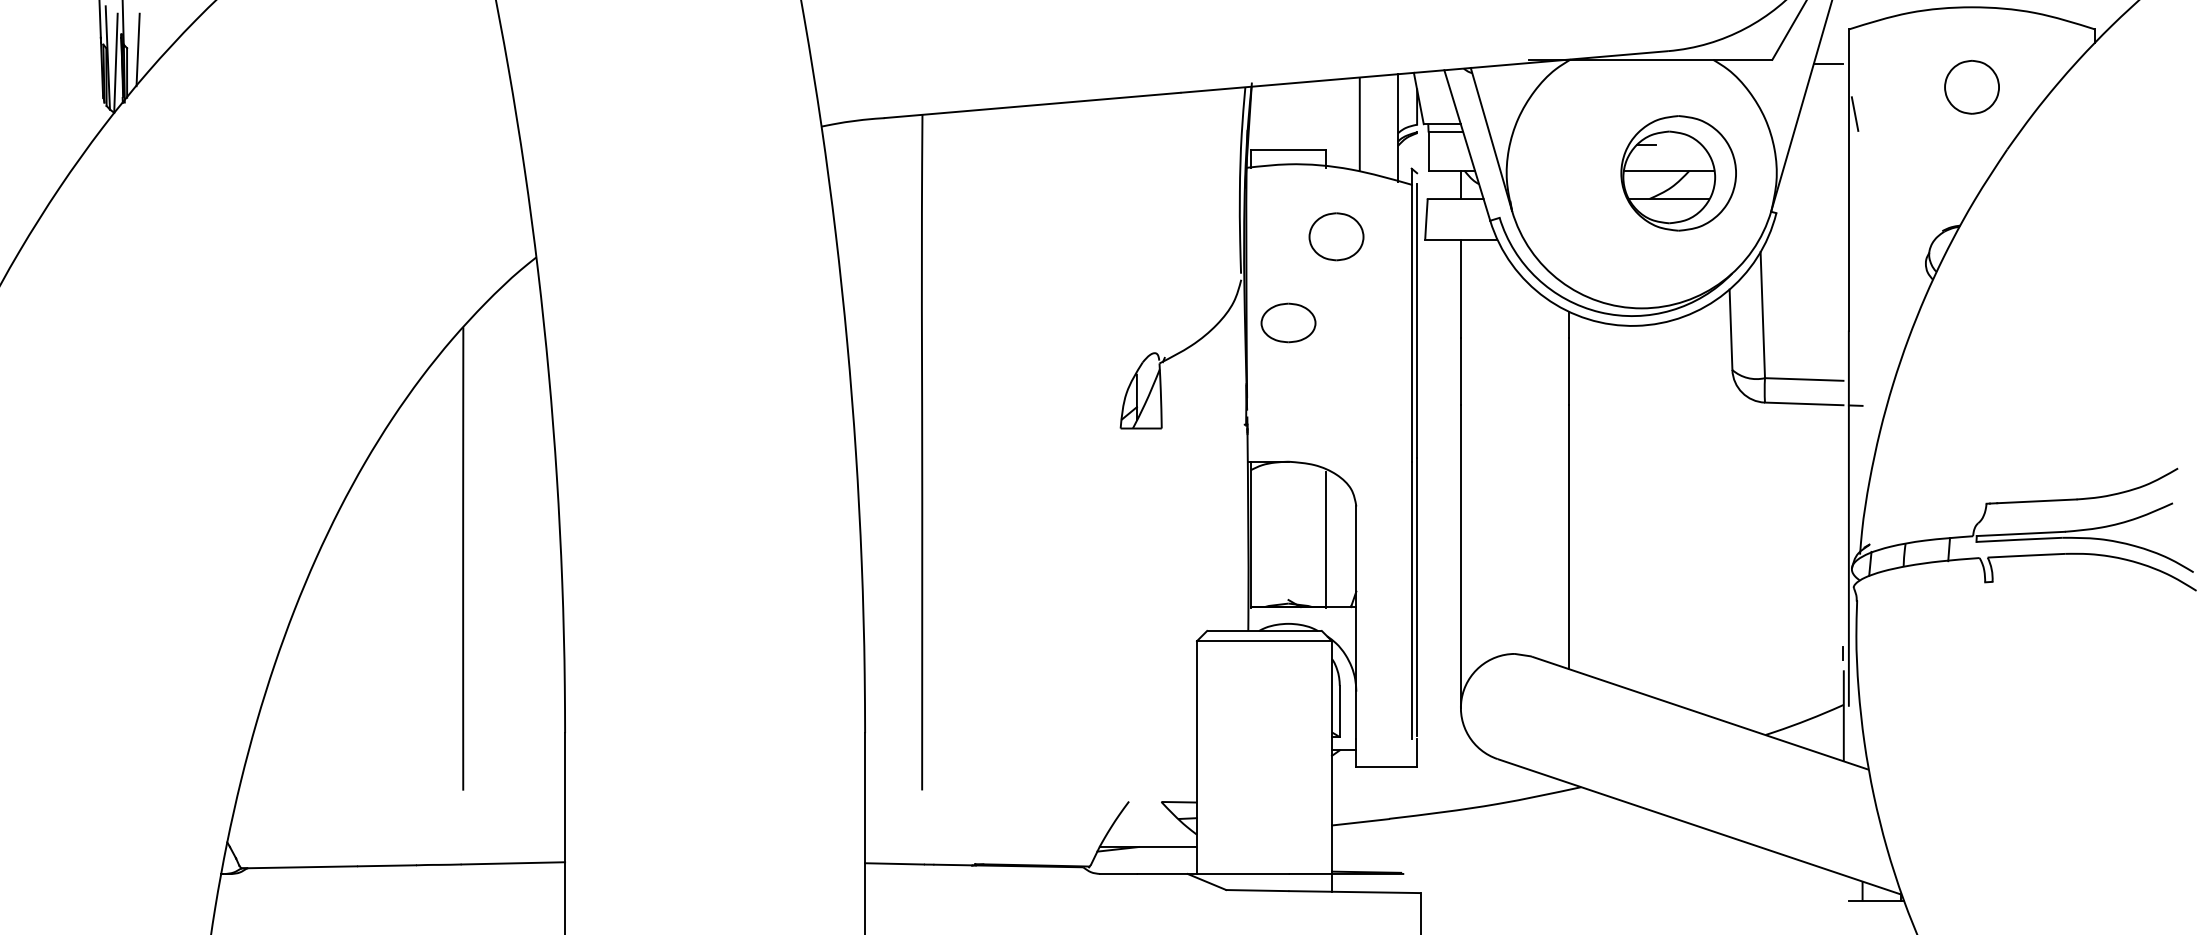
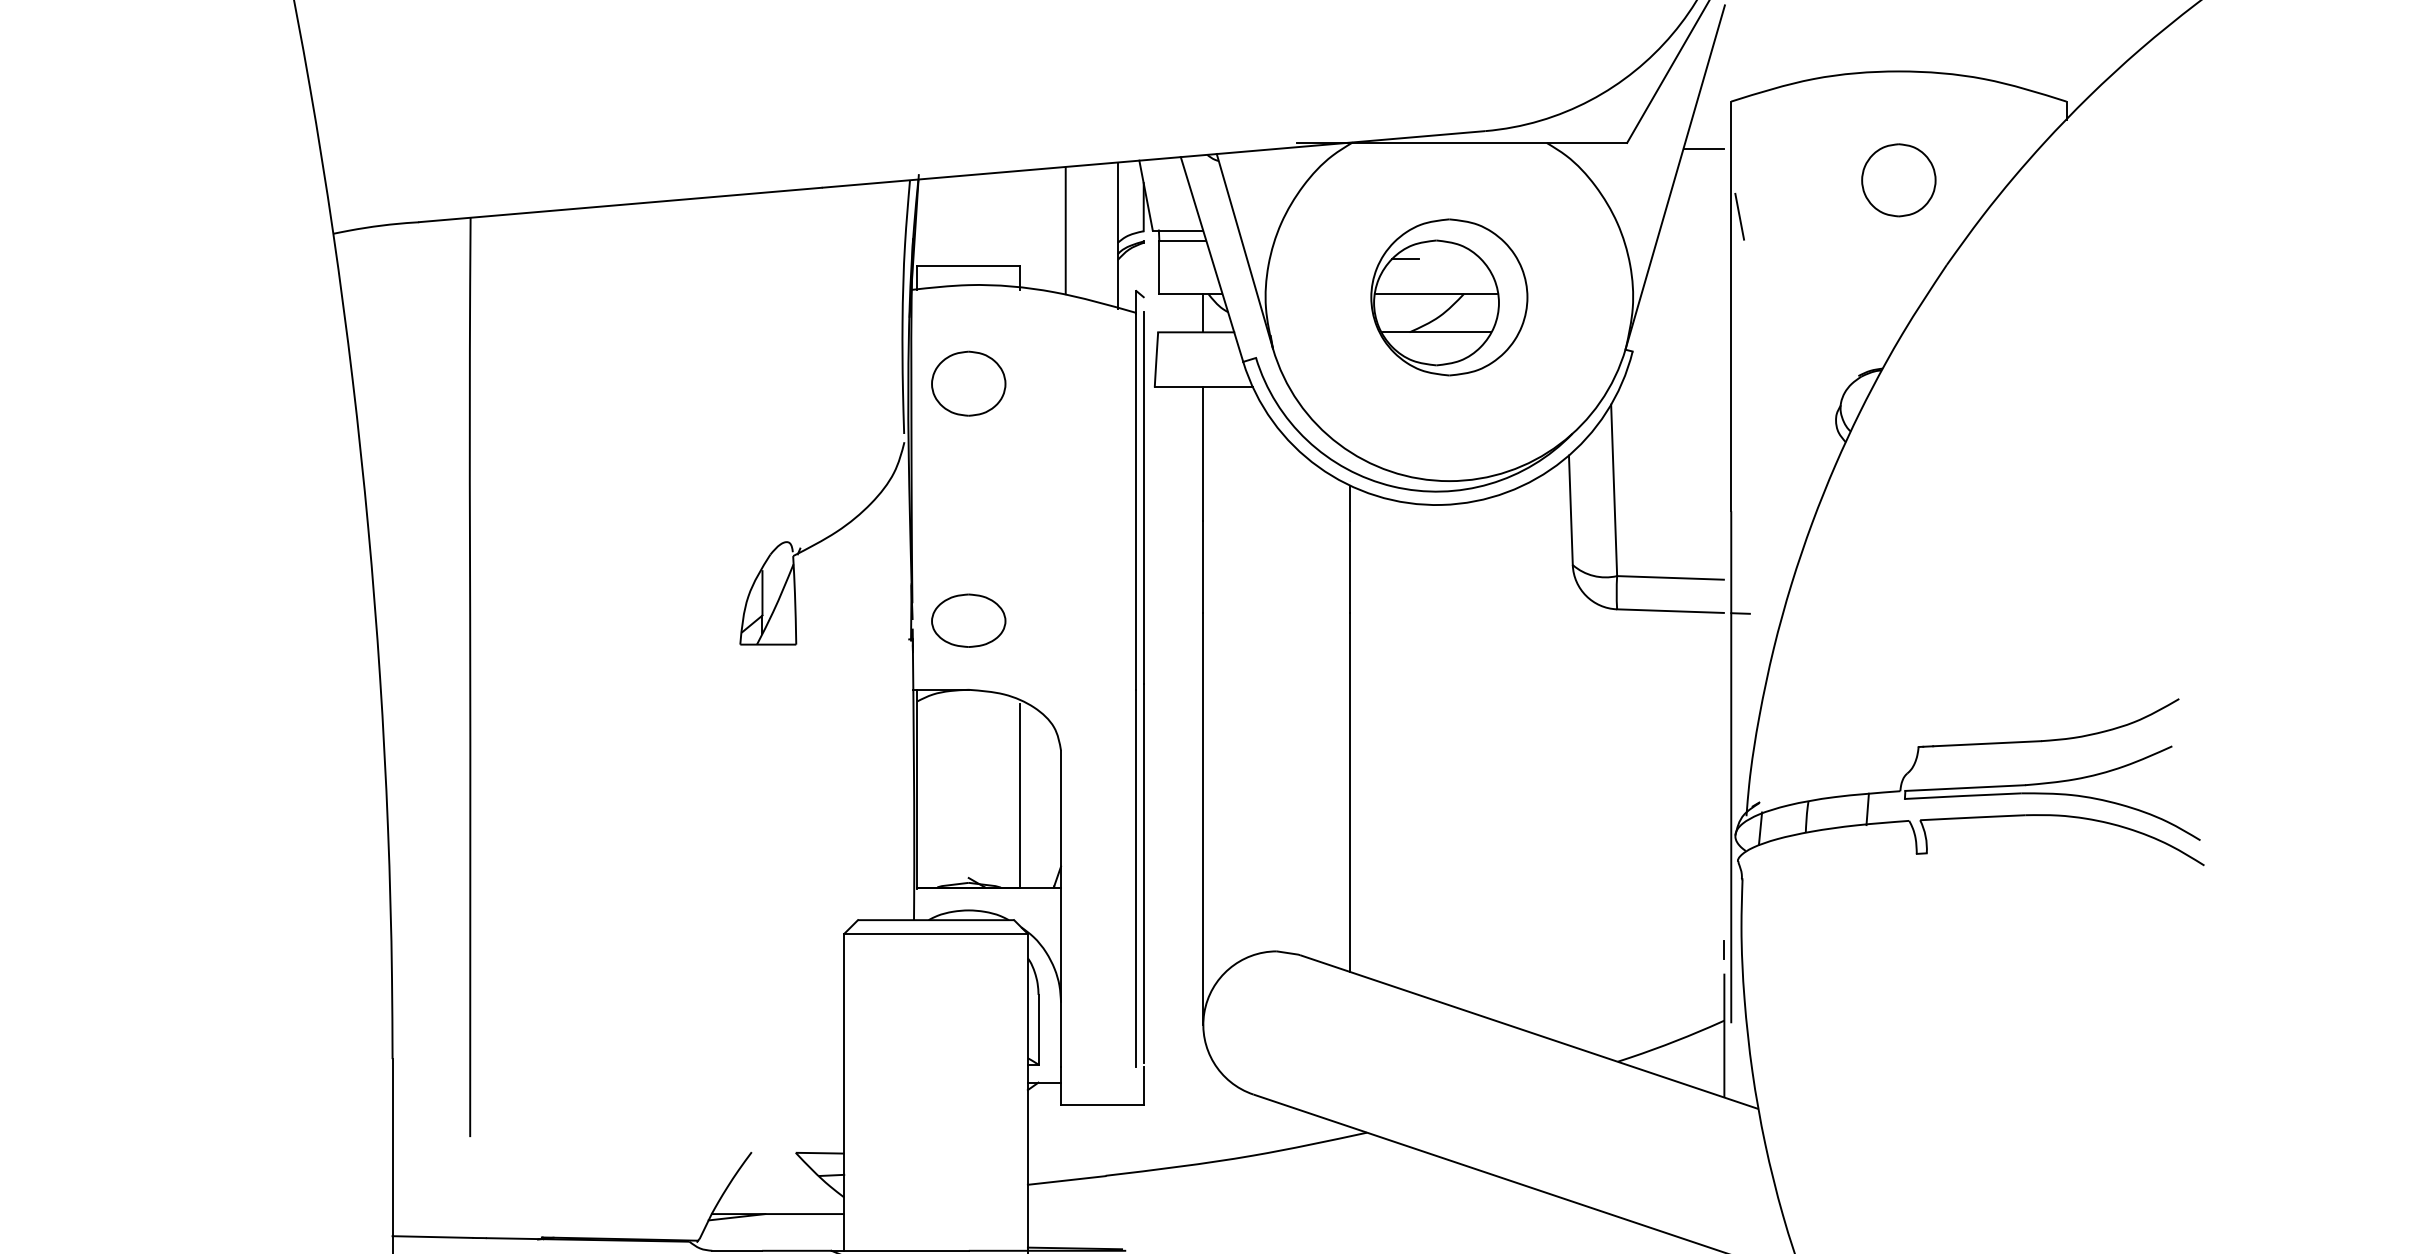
part: (1678, 173) -> (1449, 297), moved
part: (1336, 236) -> (968, 383), moved
part: (1288, 322) -> (968, 620), moved

